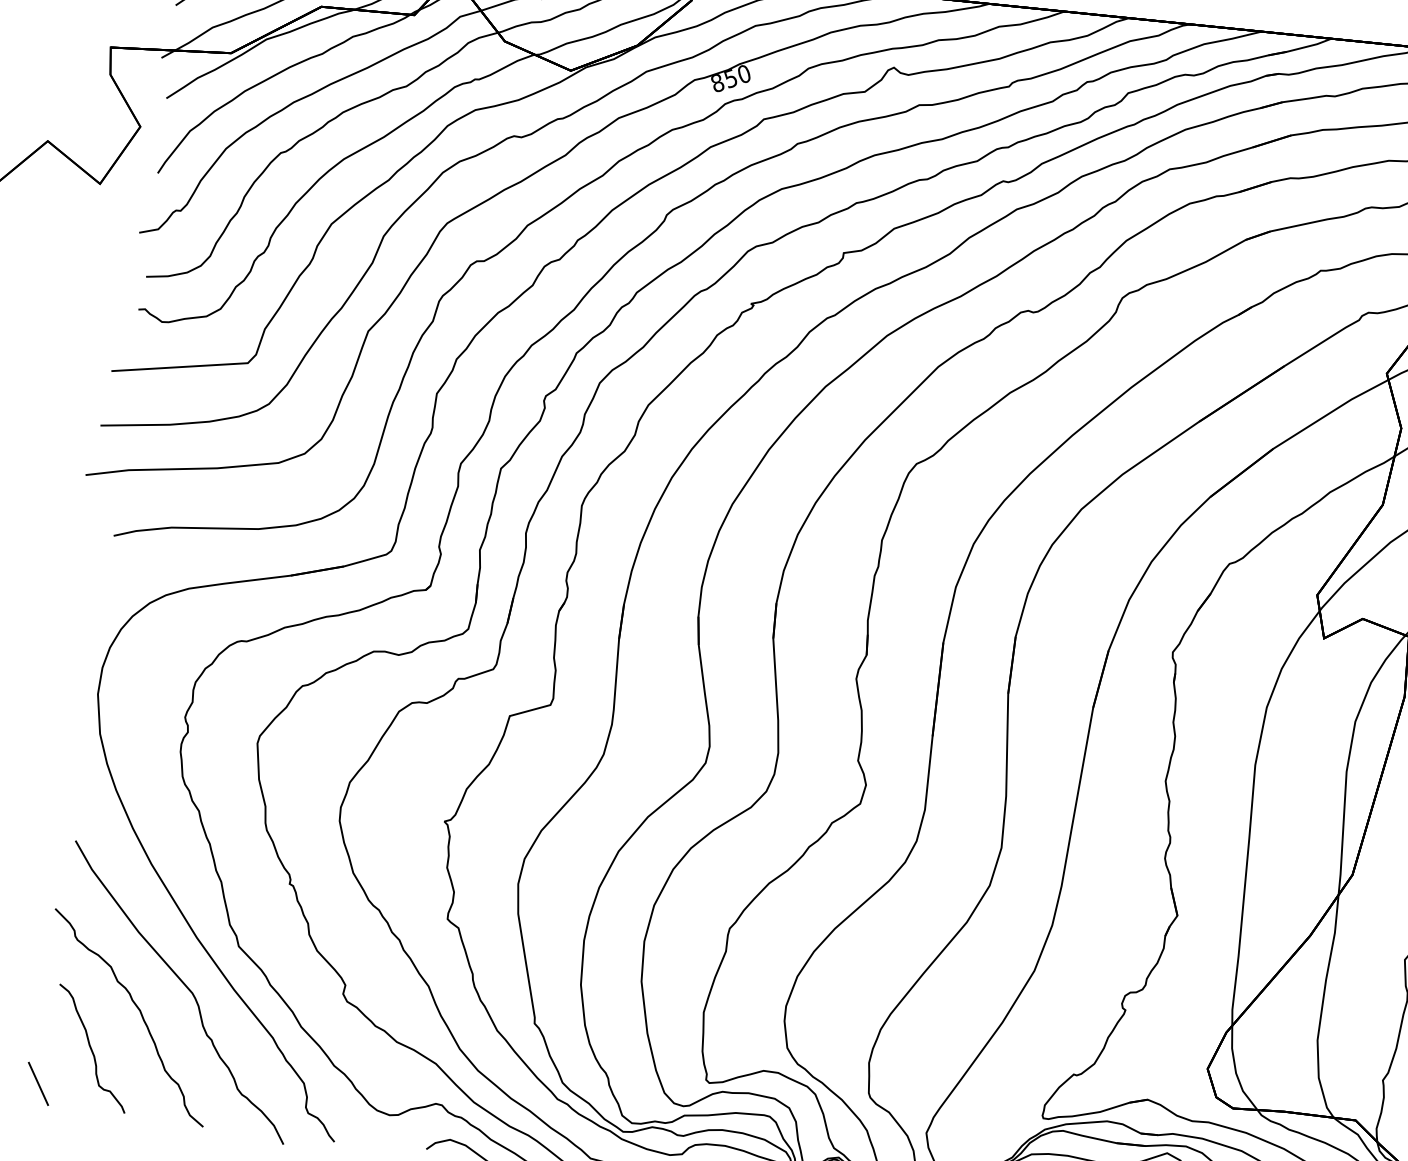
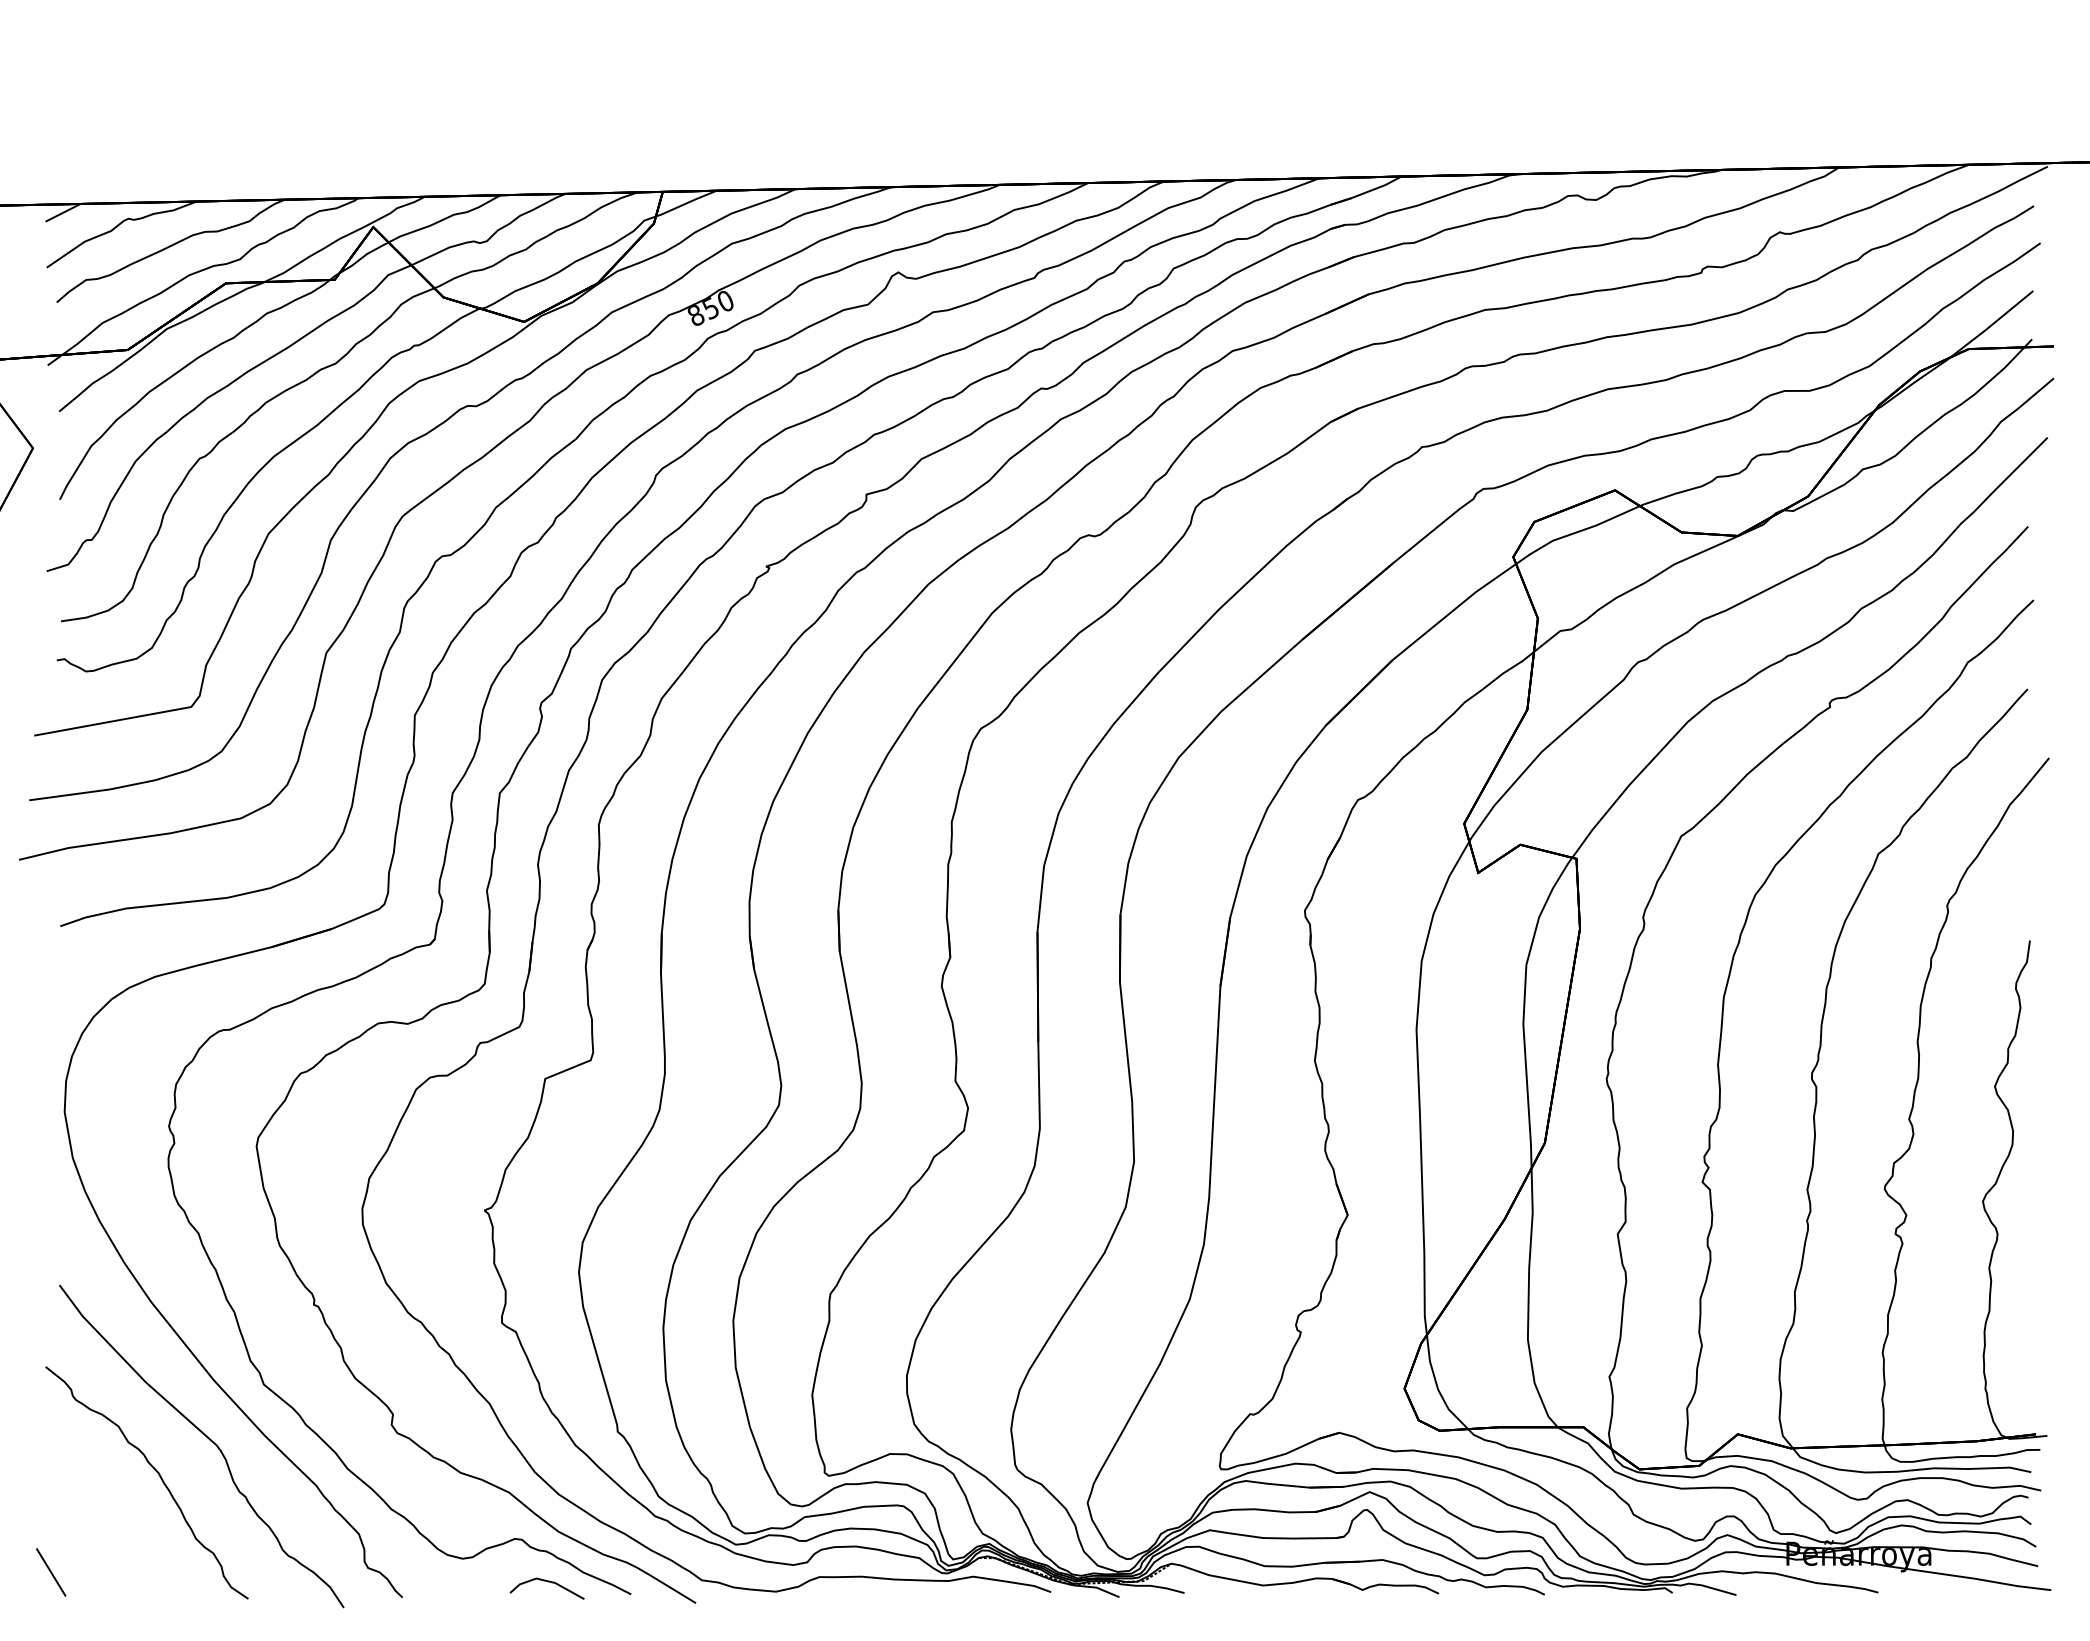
curve: (91, 1048) -> (107, 1523), removed

